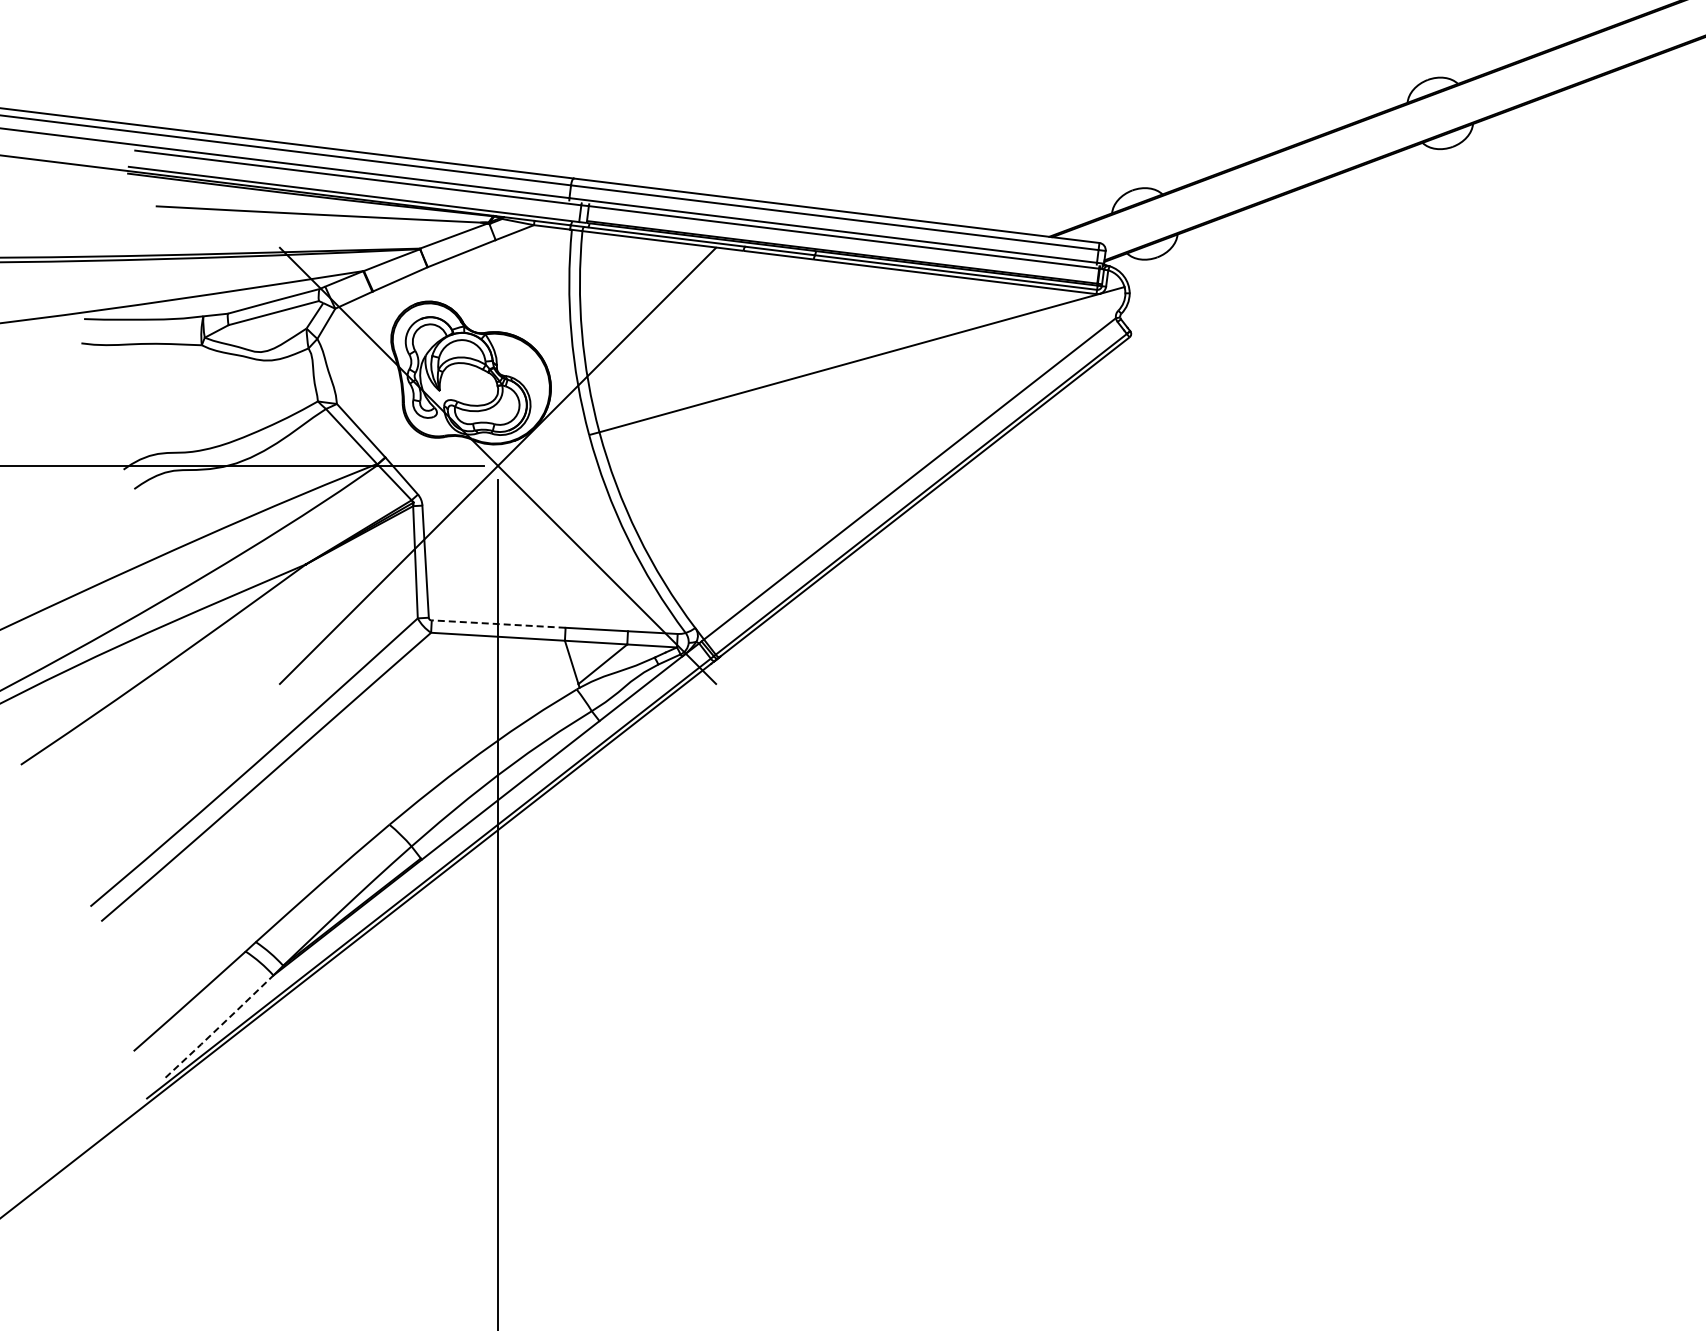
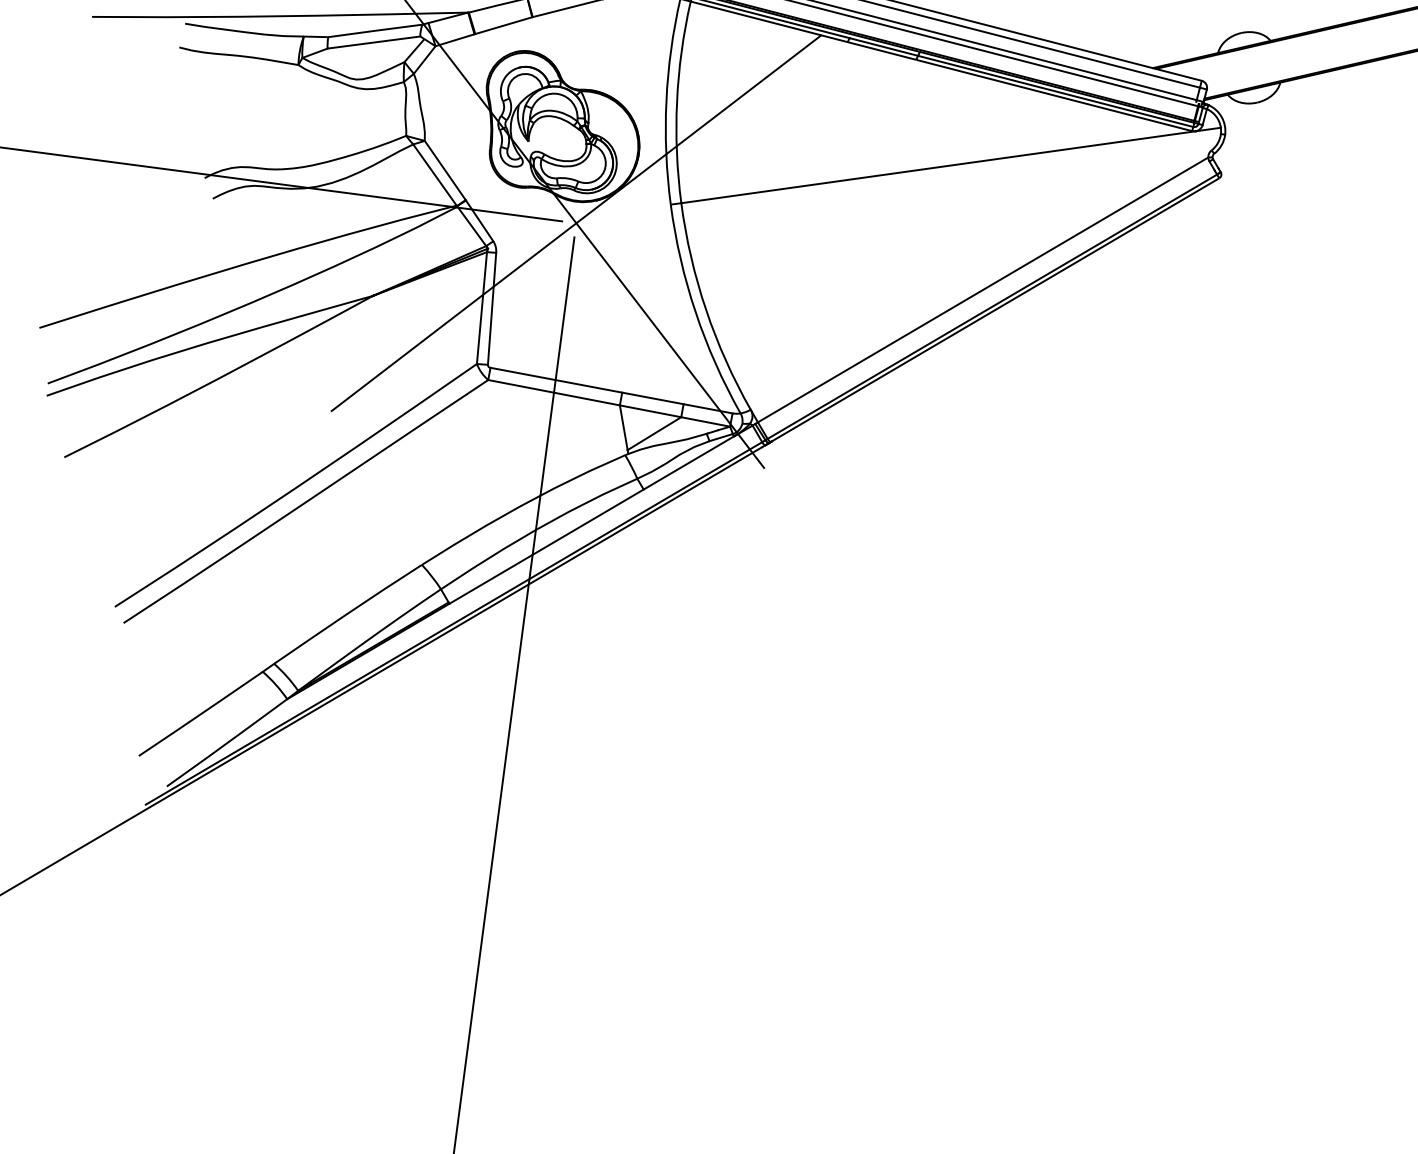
line: (498, 624) -> (556, 380), dashed -> solid
line: (220, 1026) -> (228, 742), dashed -> solid

